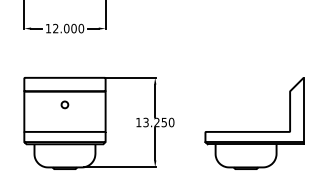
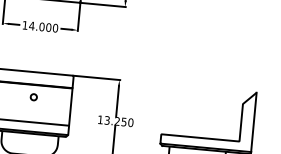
text: (55, 28) -> (31, 25), 12.000 -> 14.000

